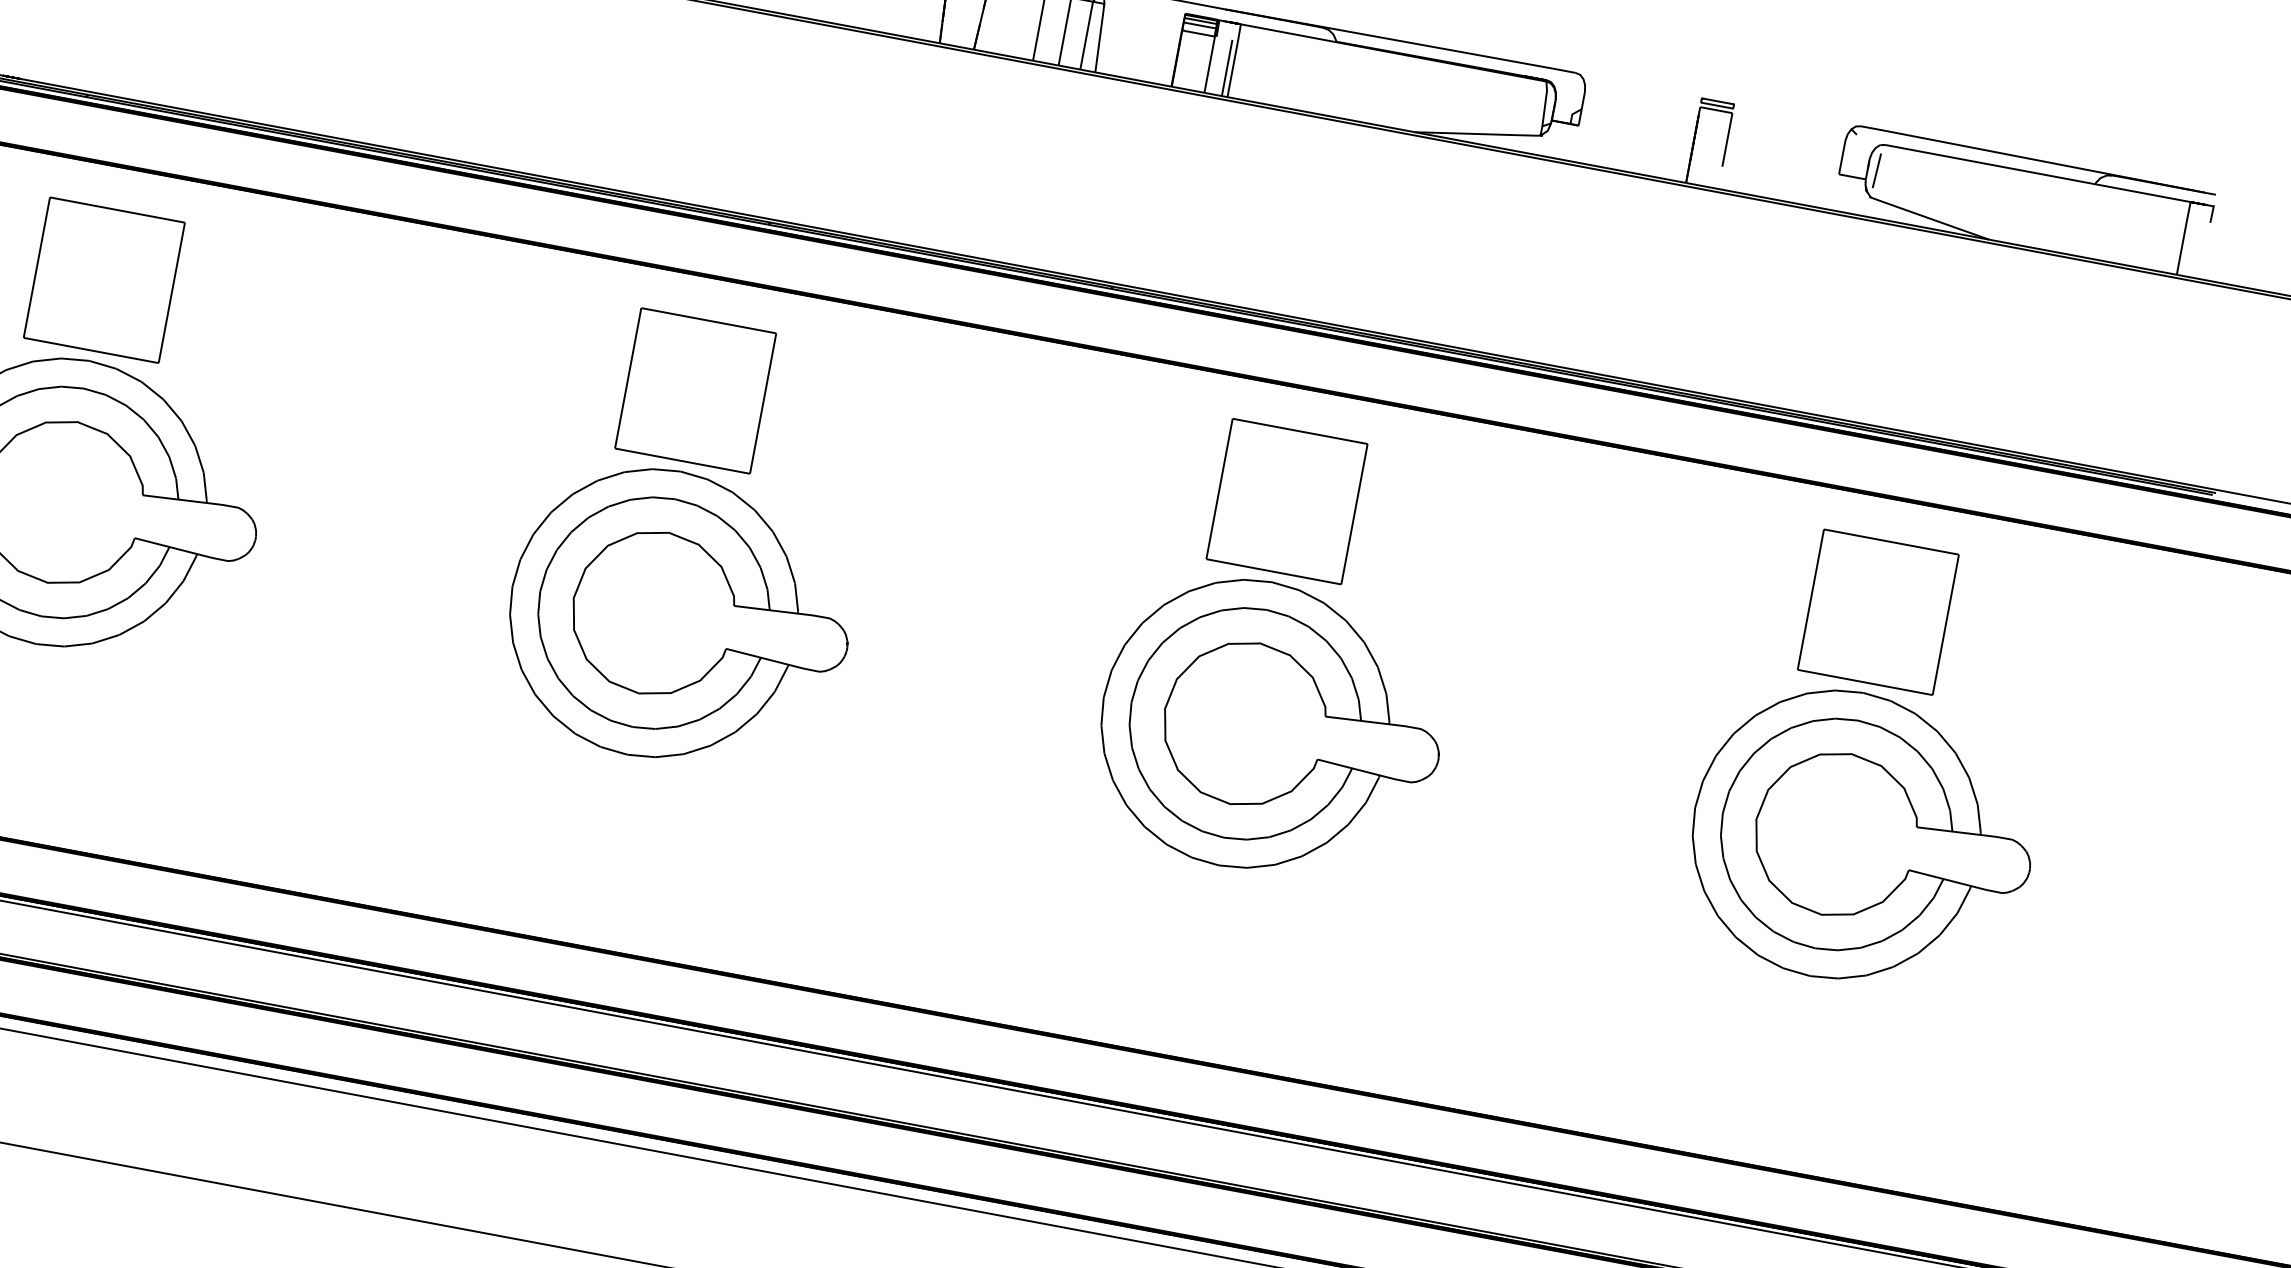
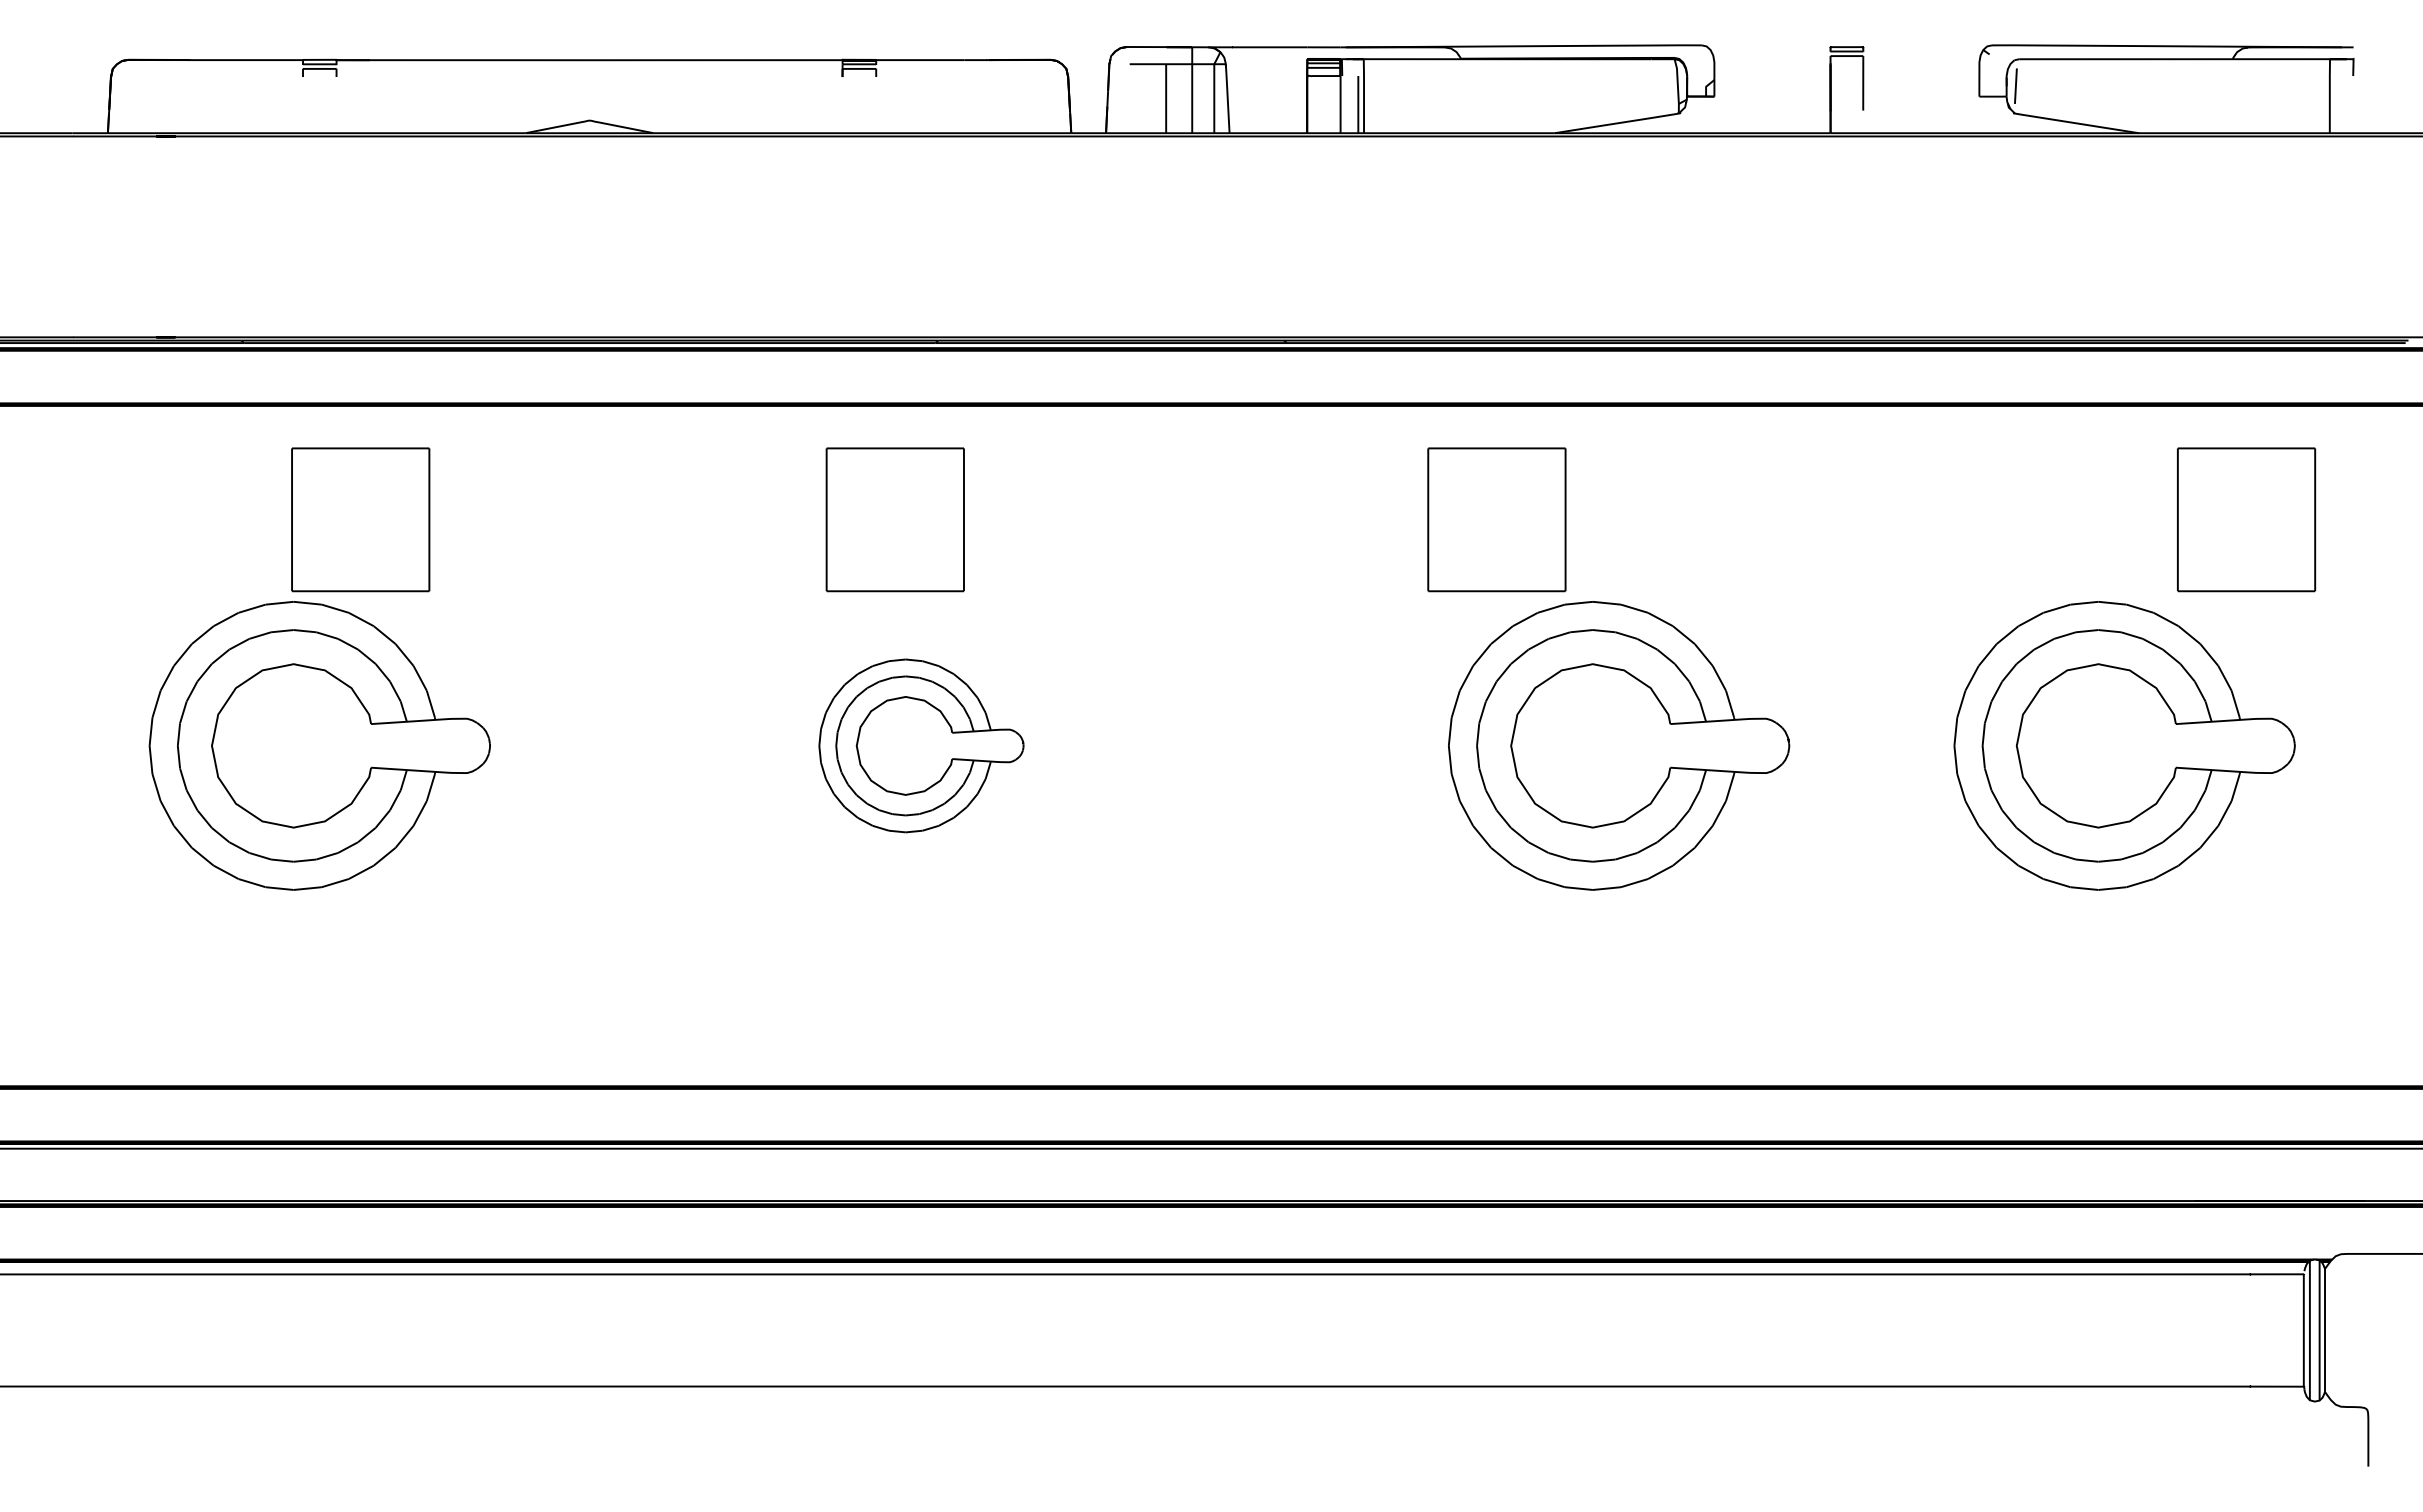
part: (104, 279) -> (360, 519), moved
part: (1878, 611) -> (2246, 519), moved
part: (679, 617) -> (921, 745), size x0.6
part: (1271, 728) -> (1619, 745), moved

